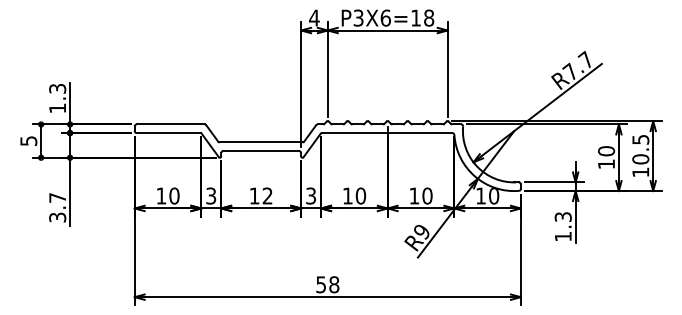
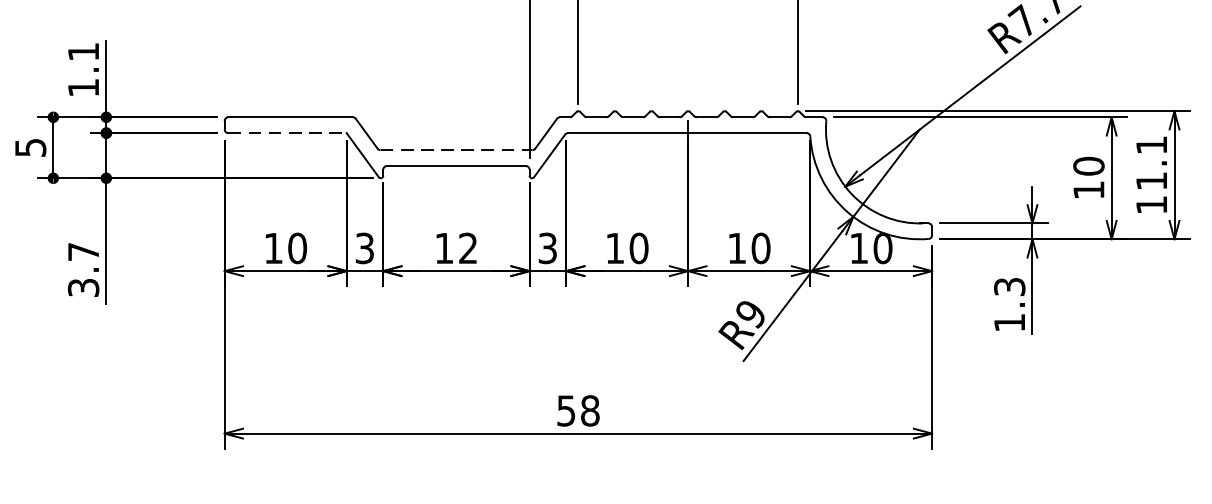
text: (57, 88) -> (83, 51), 1.3 -> 1.1
line: (169, 133) -> (288, 133), solid -> dashed
line: (261, 142) -> (456, 150), solid -> dashed
text: (640, 149) -> (1151, 163), 10.5 -> 11.1

